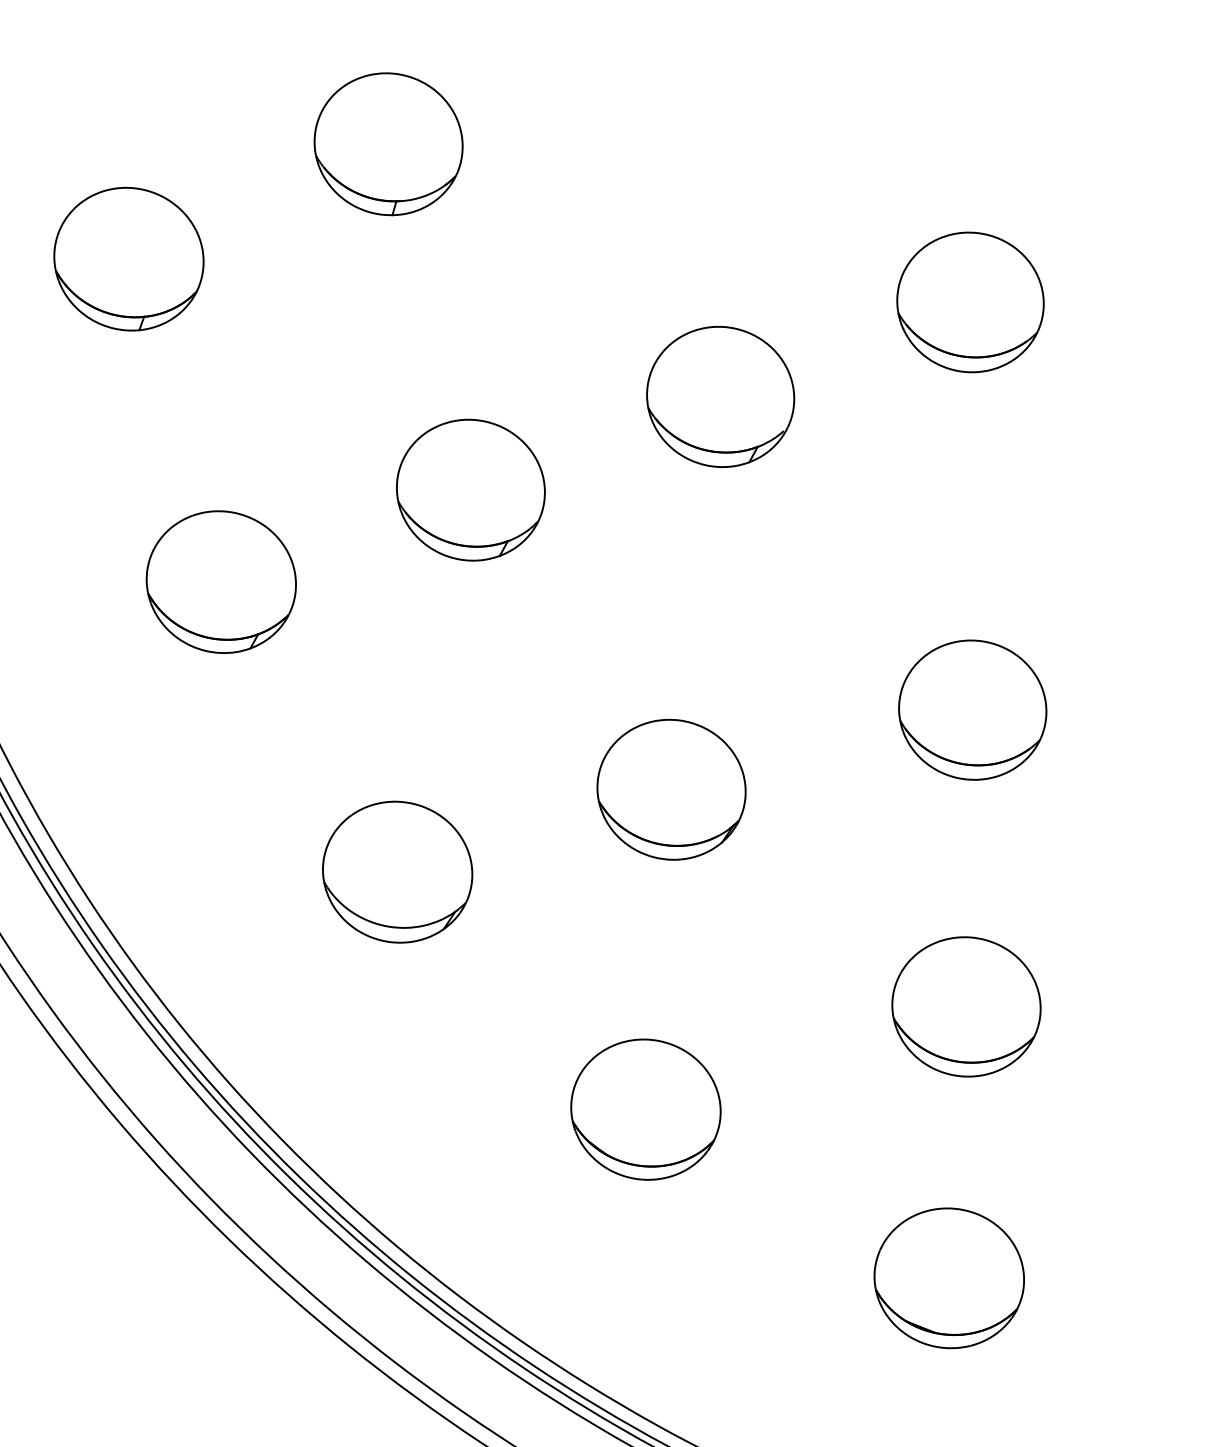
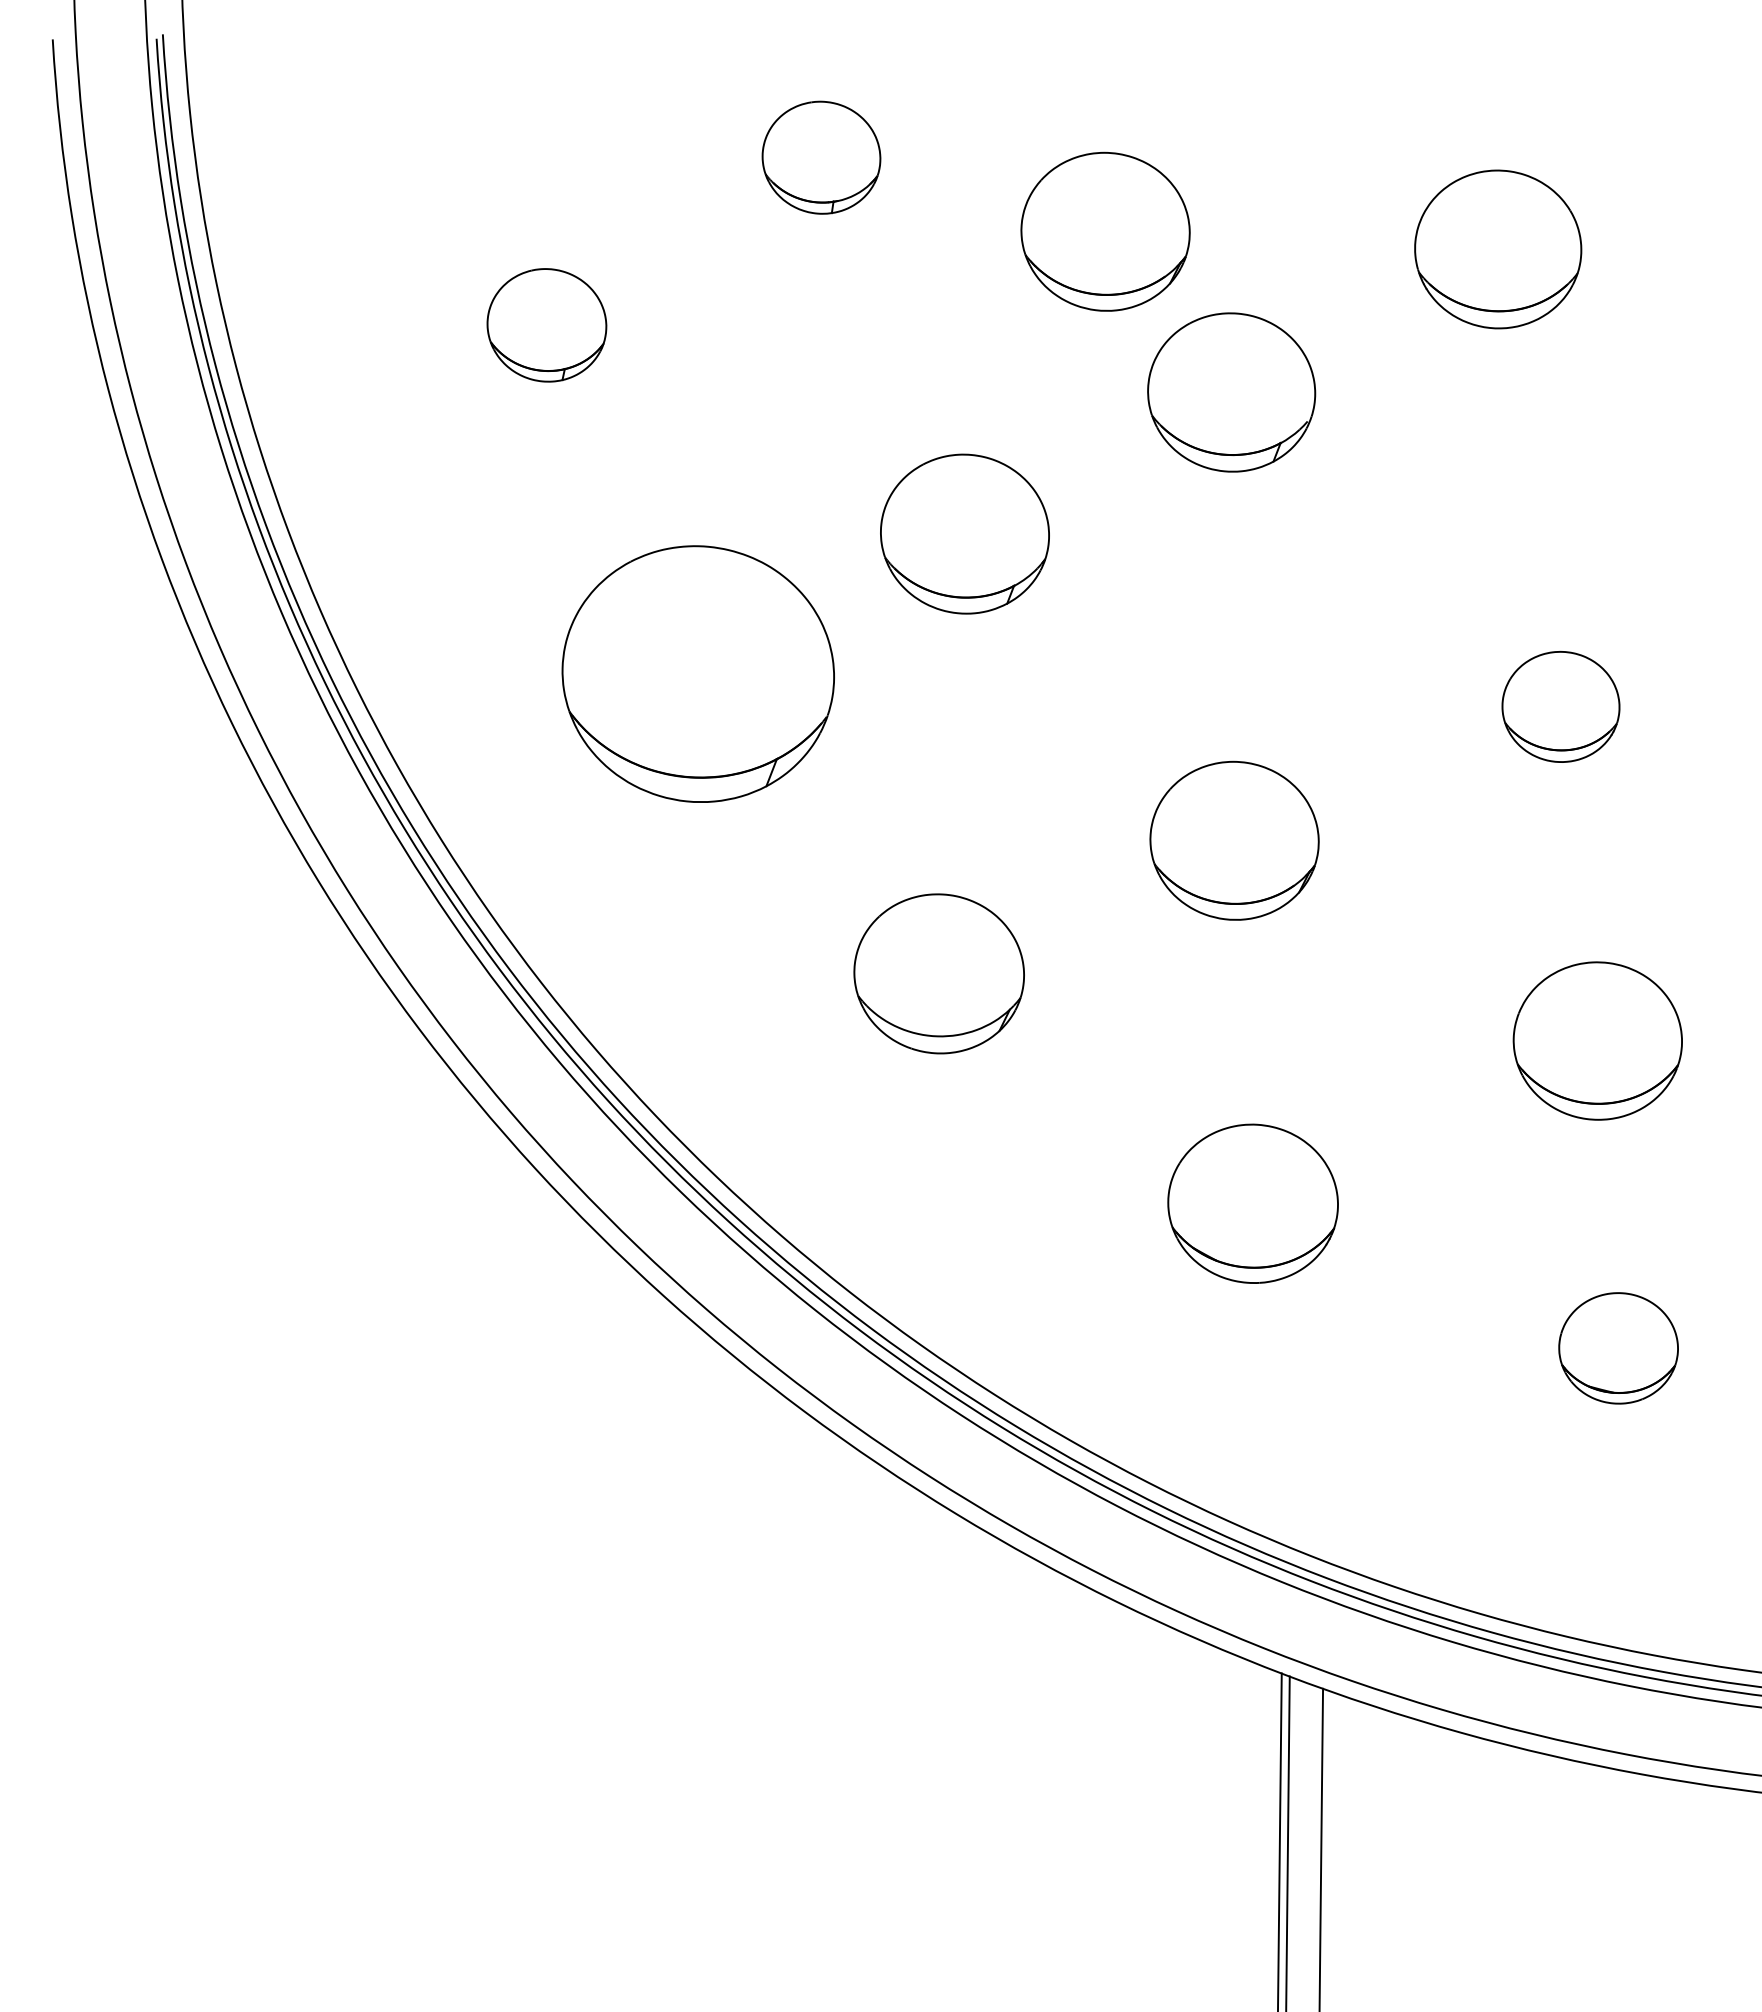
part: (388, 143) -> (821, 157), size x0.7
part: (628, 241) -> (1105, 231), added
part: (128, 259) -> (546, 325), size x0.7
part: (221, 582) -> (698, 674), size x1.6
part: (972, 709) -> (1560, 706), size x0.7
part: (949, 1278) -> (1618, 1348), size x0.7

